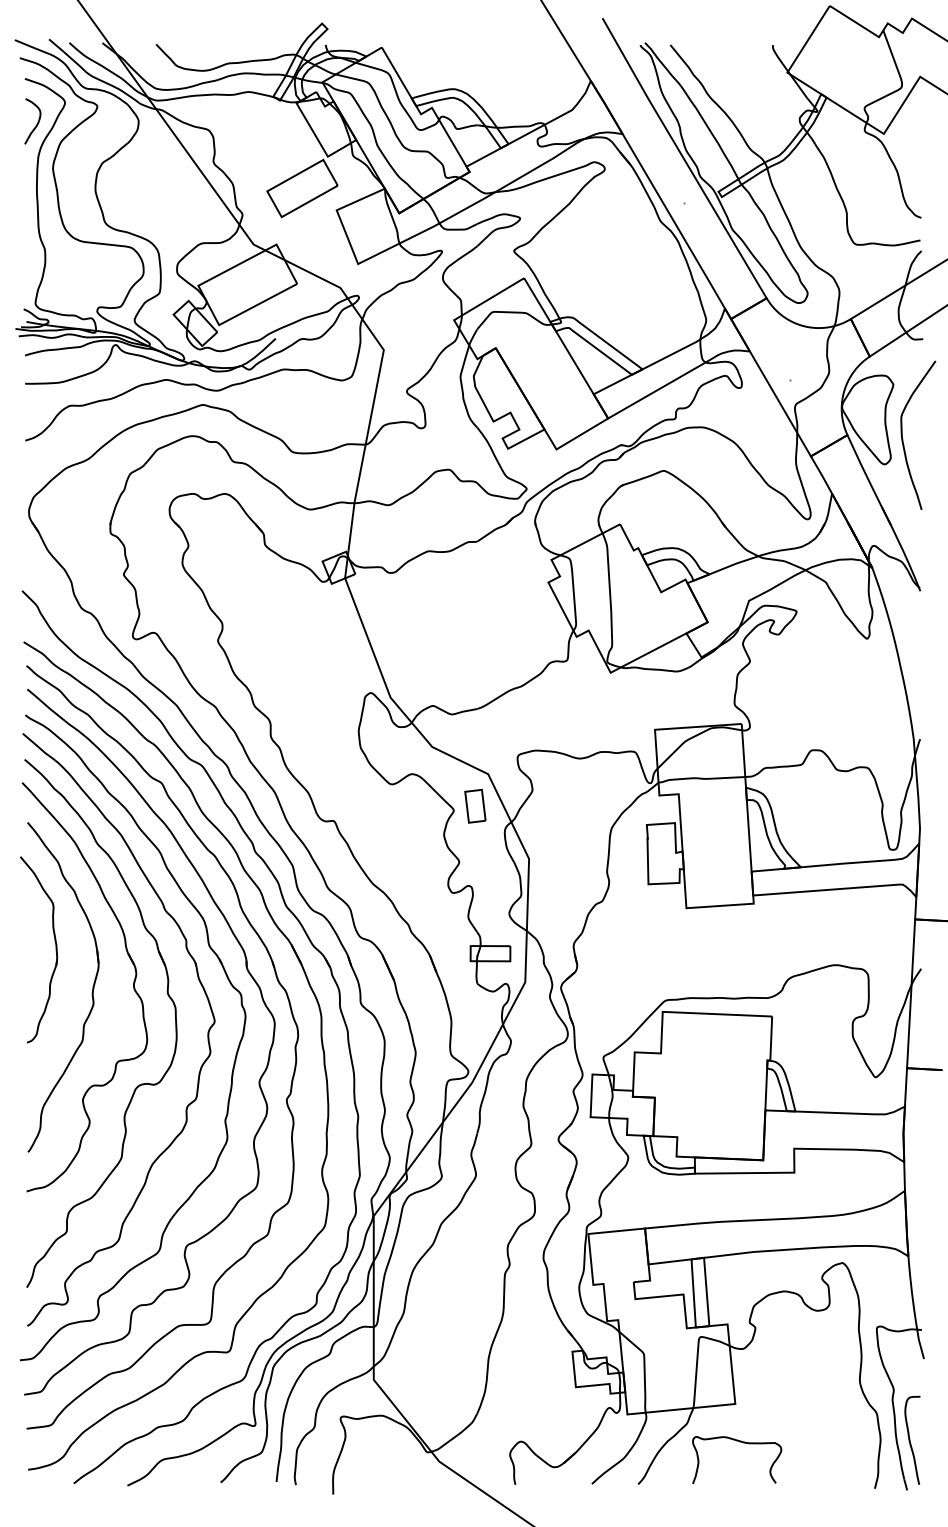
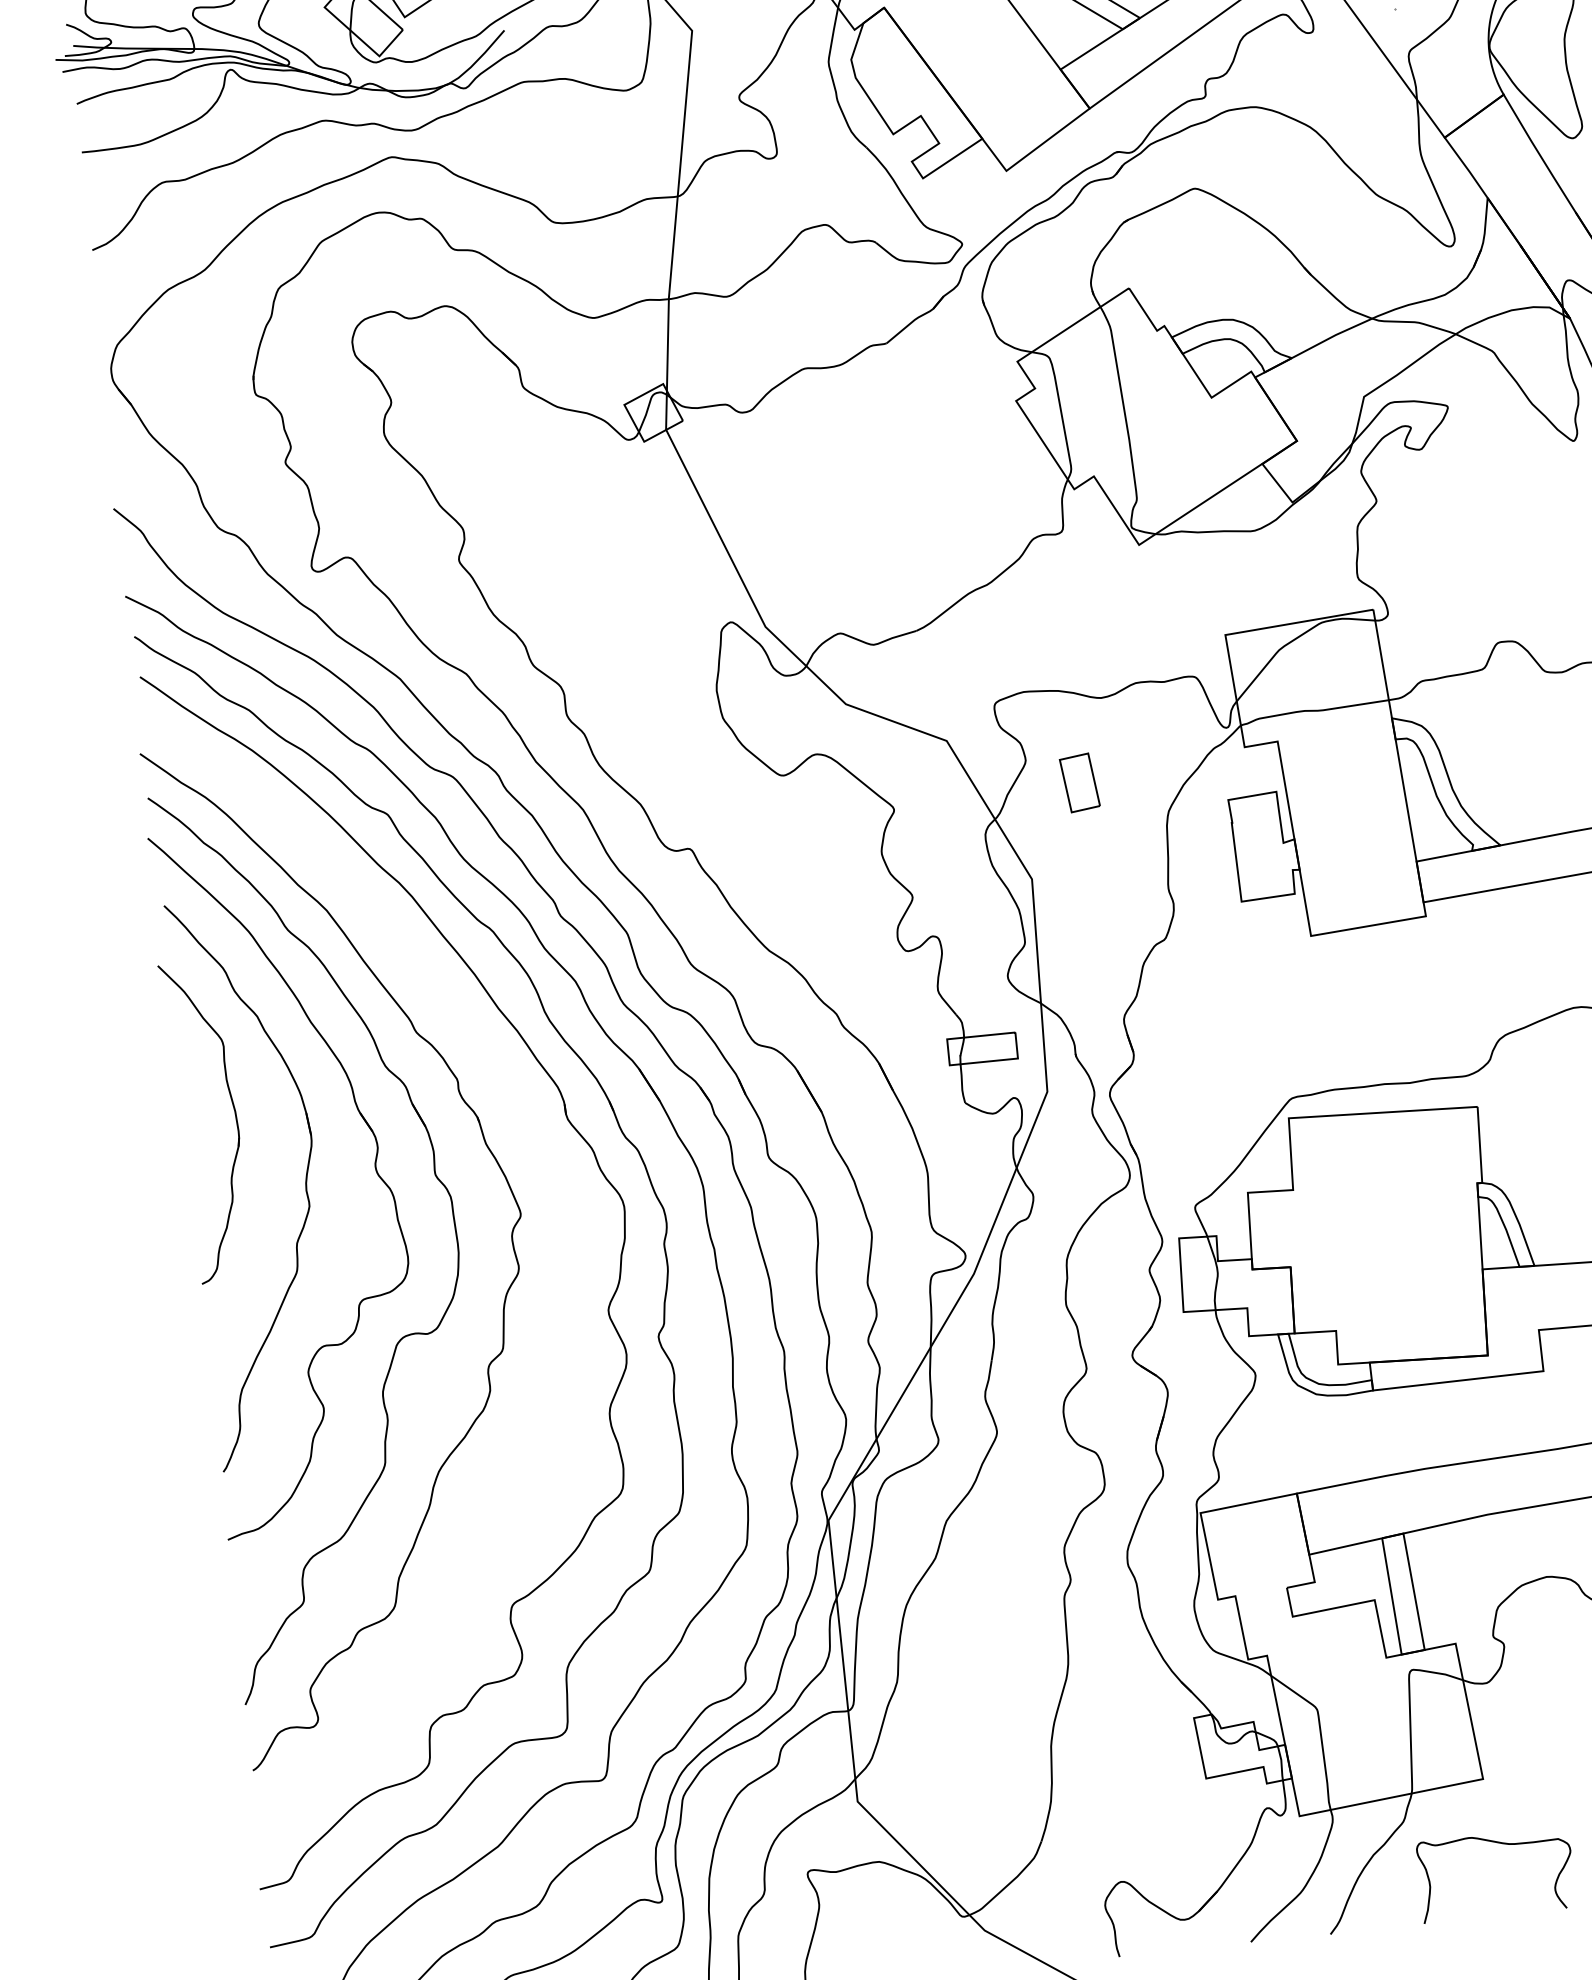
part: (475, 805) -> (1079, 781), moved
part: (234, 1058) -> (561, 1274), removed

